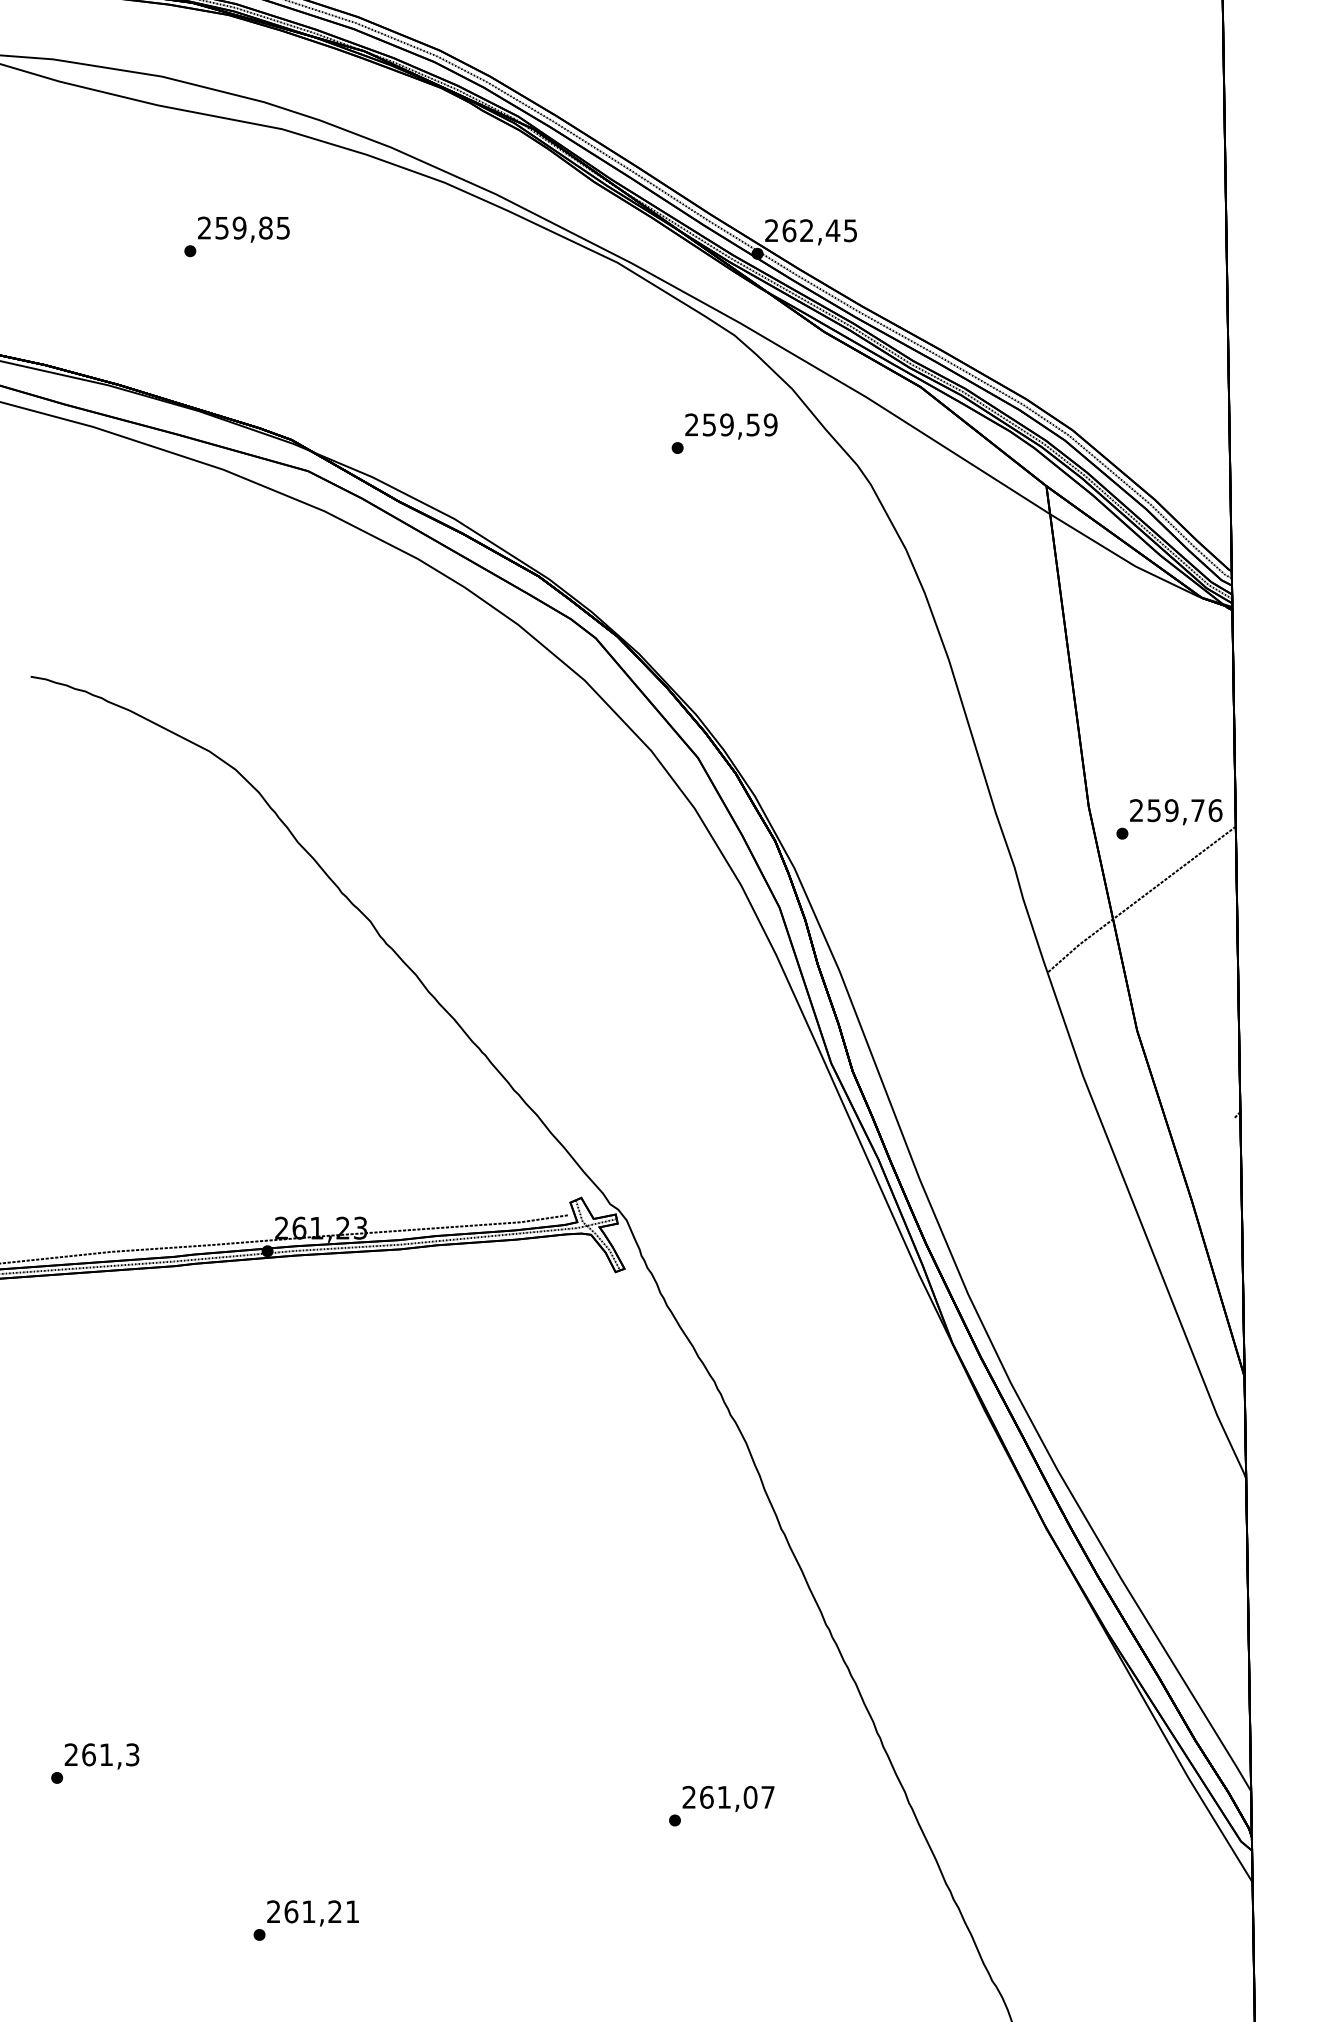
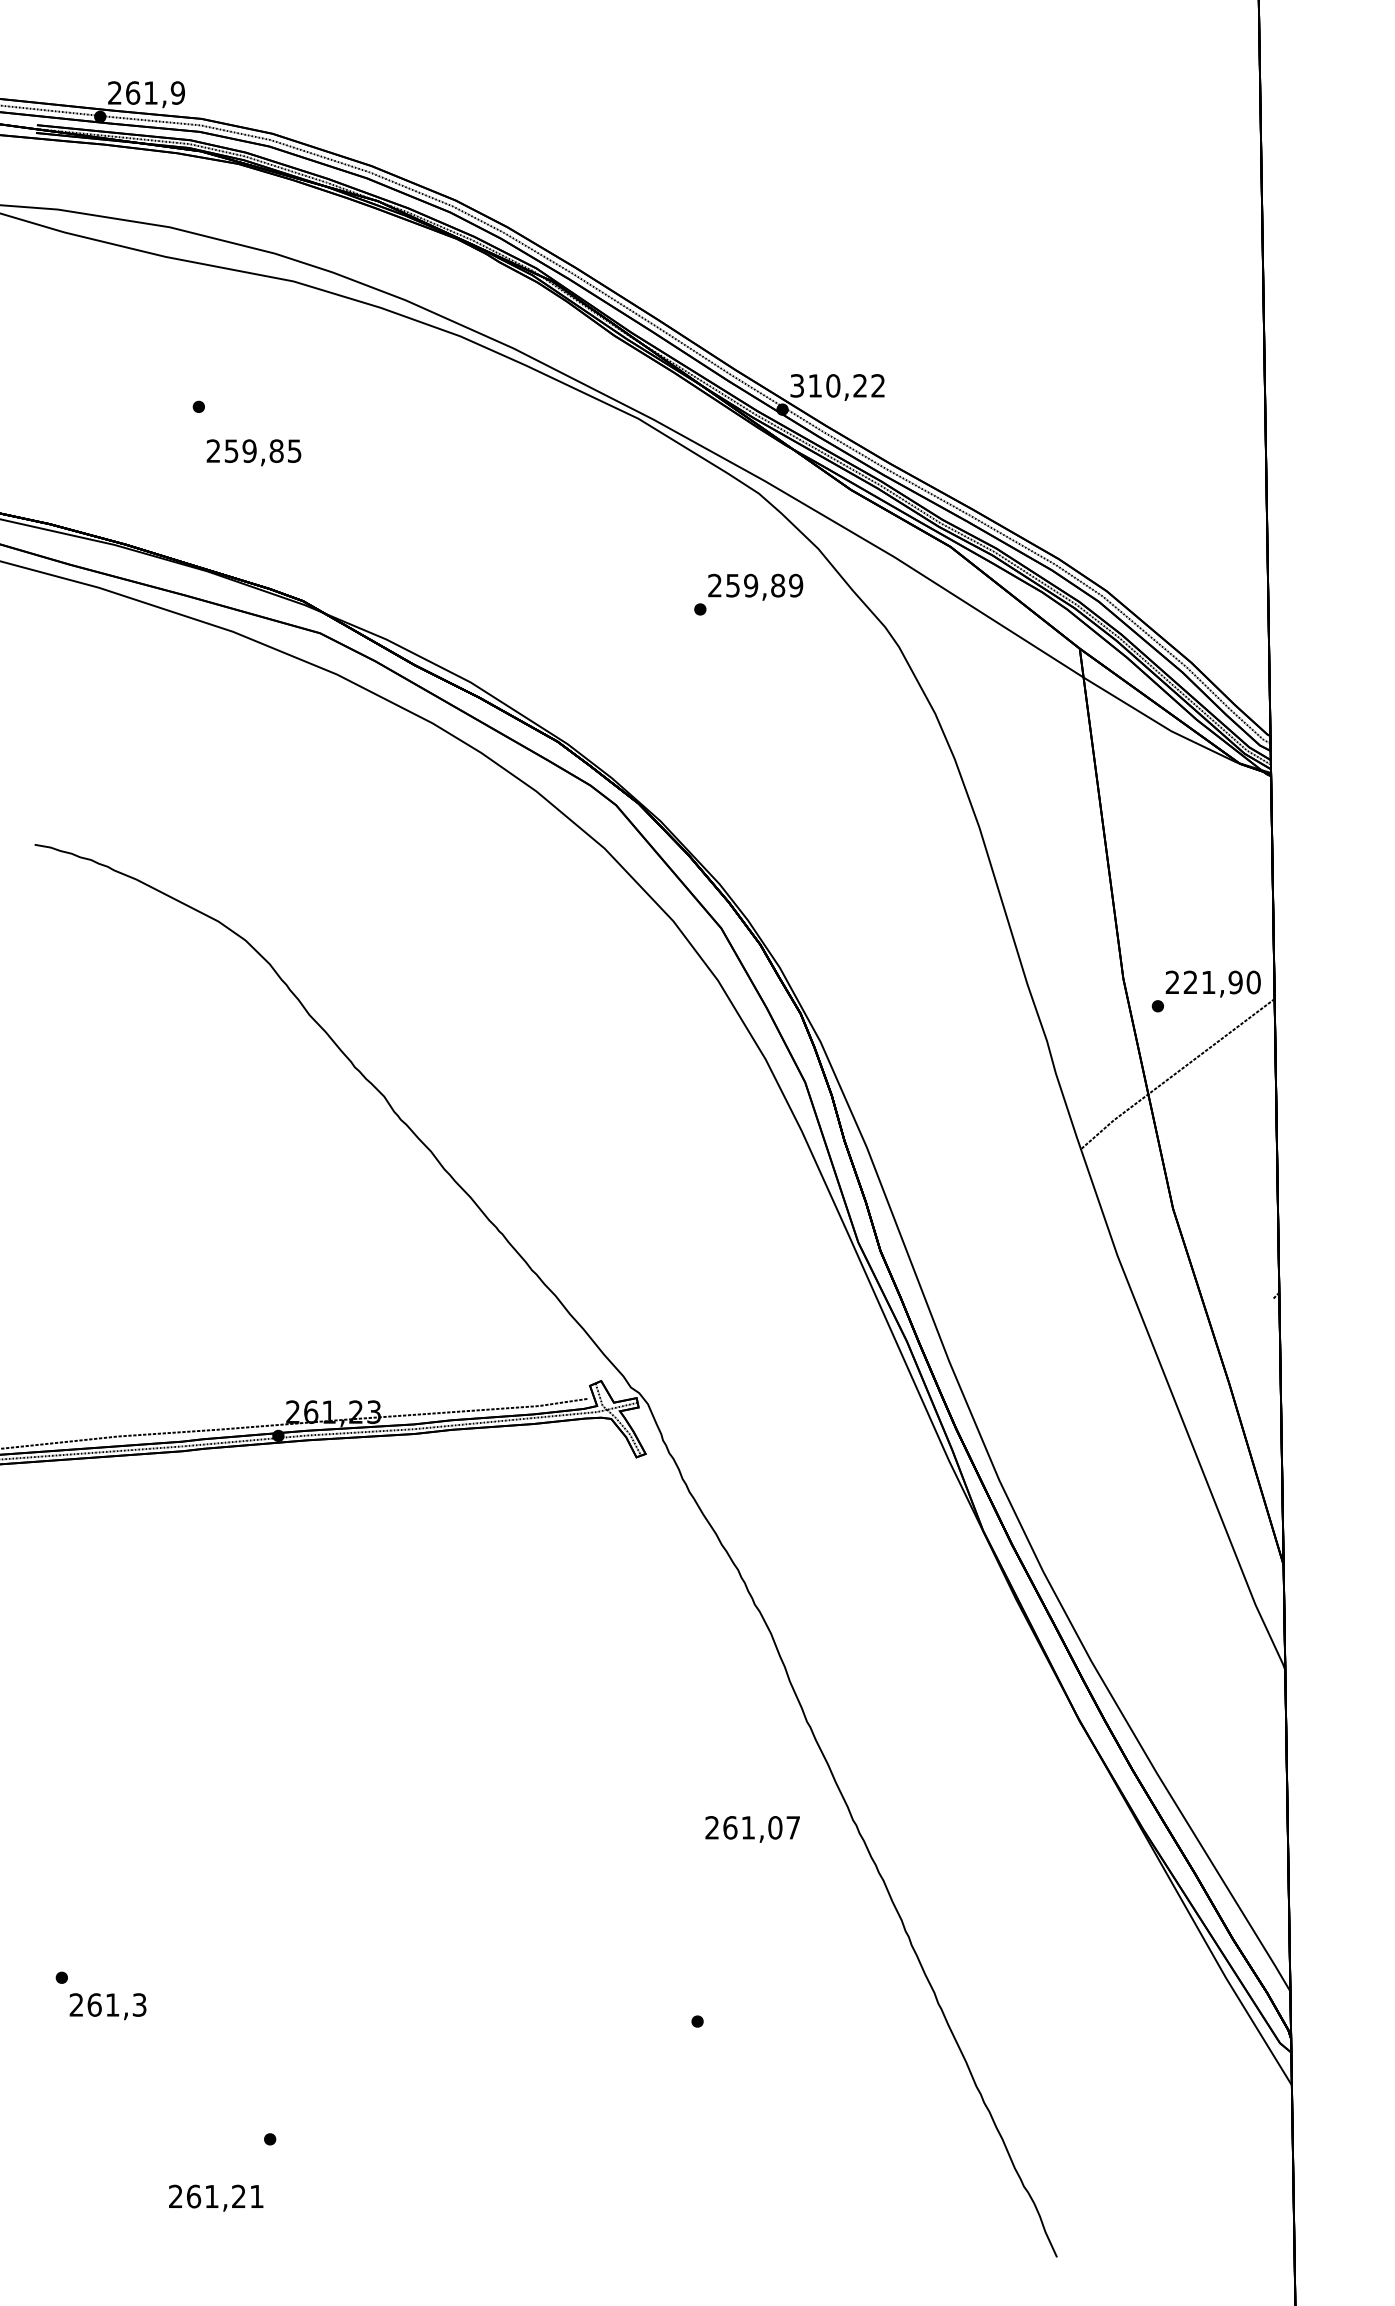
text: (243, 229) -> (253, 452), moved
text: (810, 230) -> (837, 385), 262,45 -> 310,22
text: (753, 424) -> (778, 585), 259,59 -> 259,89
text: (1184, 810) -> (1221, 982), 259,76 -> 221,90
text: (101, 1756) -> (107, 2006), moved
text: (728, 1799) -> (752, 1829), moved
text: (313, 1912) -> (216, 2197), moved

